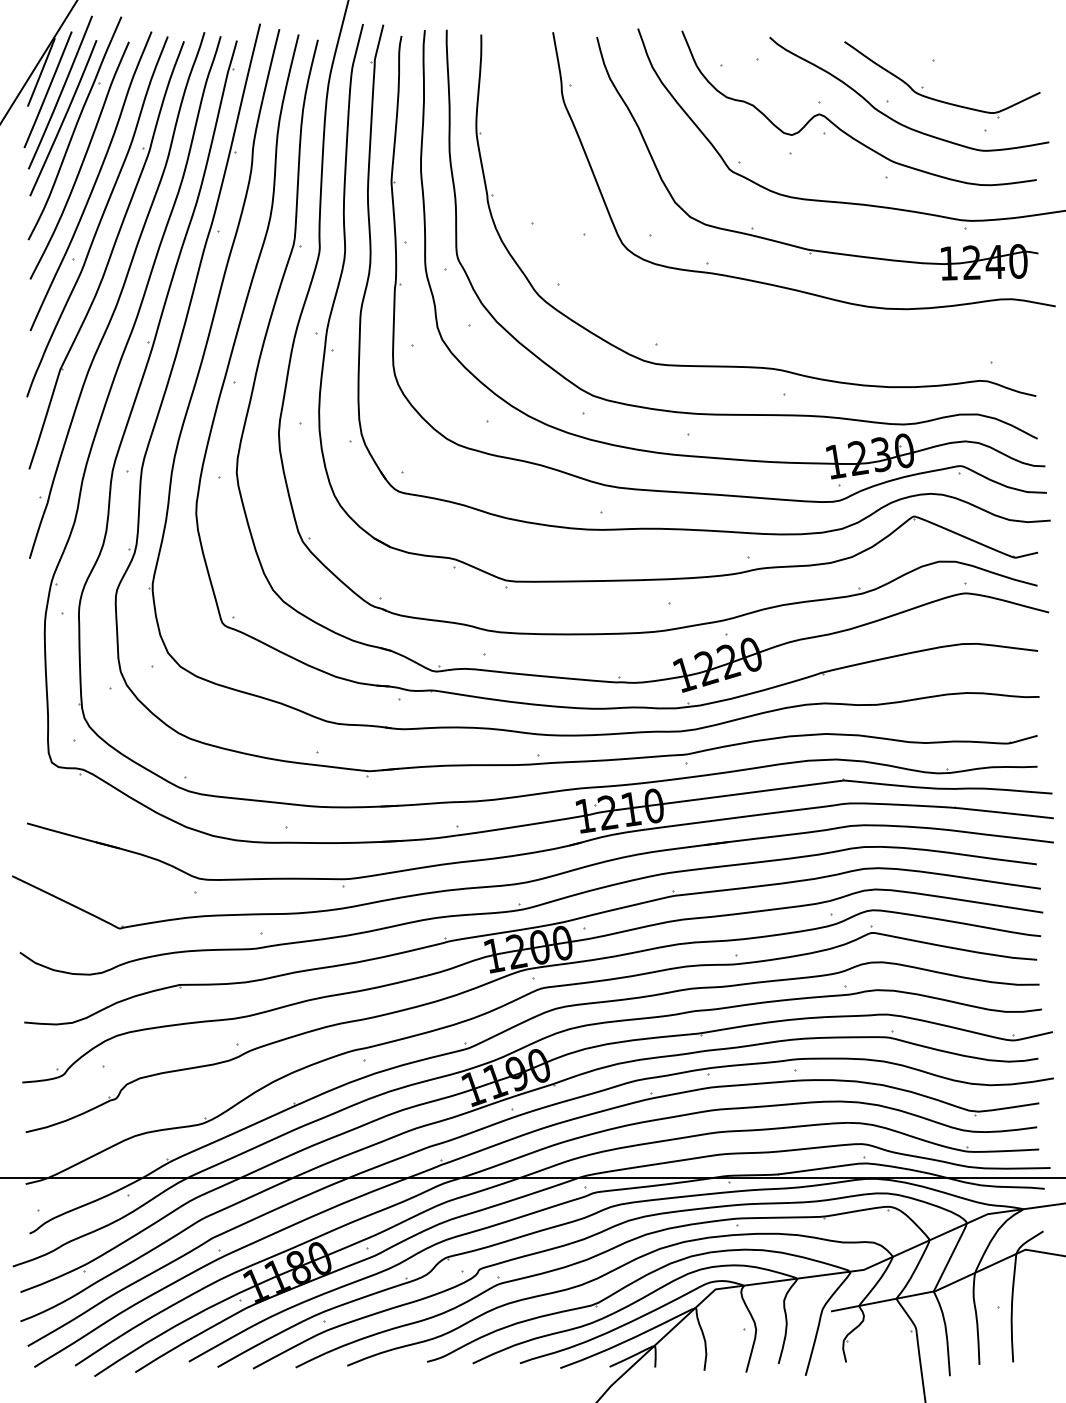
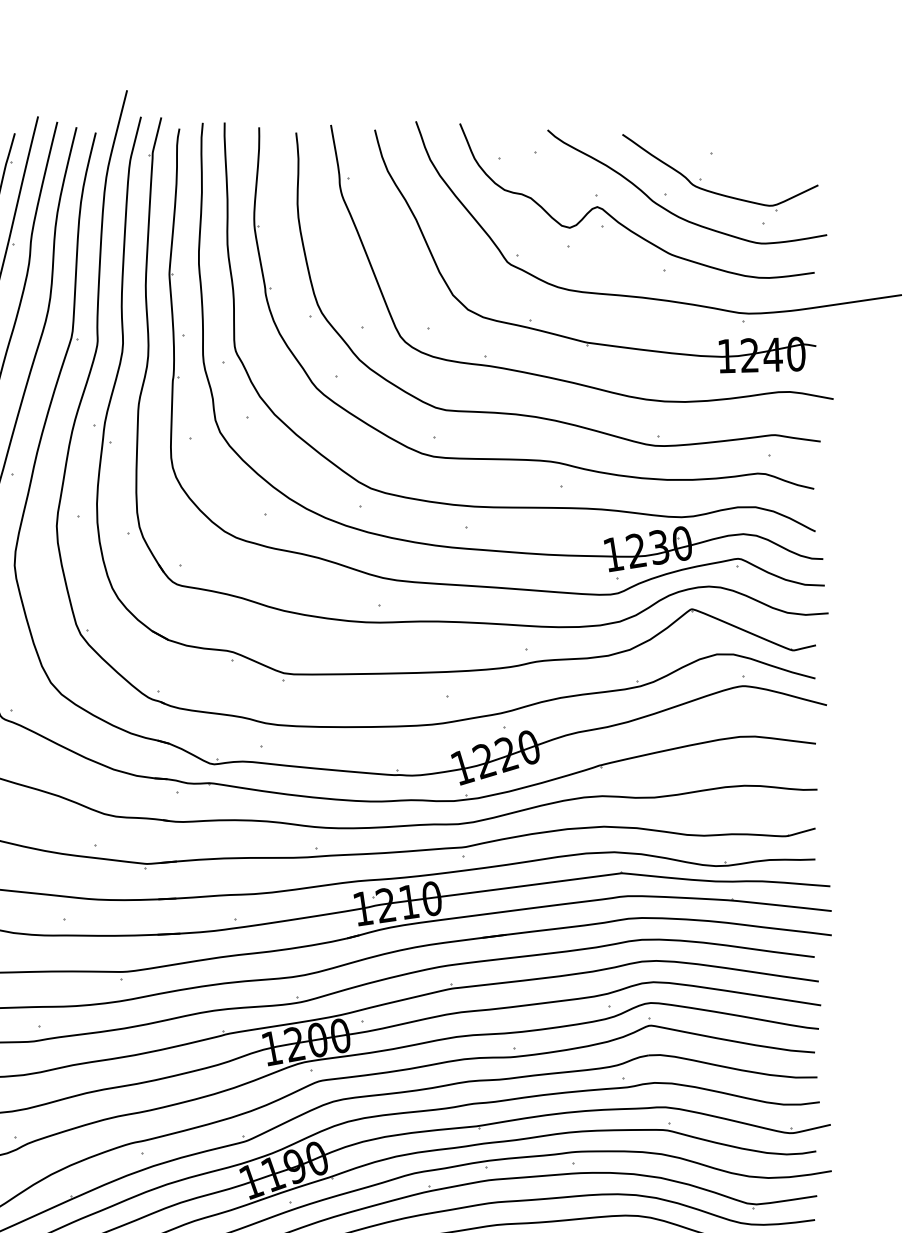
part: (760, 323) -> (538, 416), added

